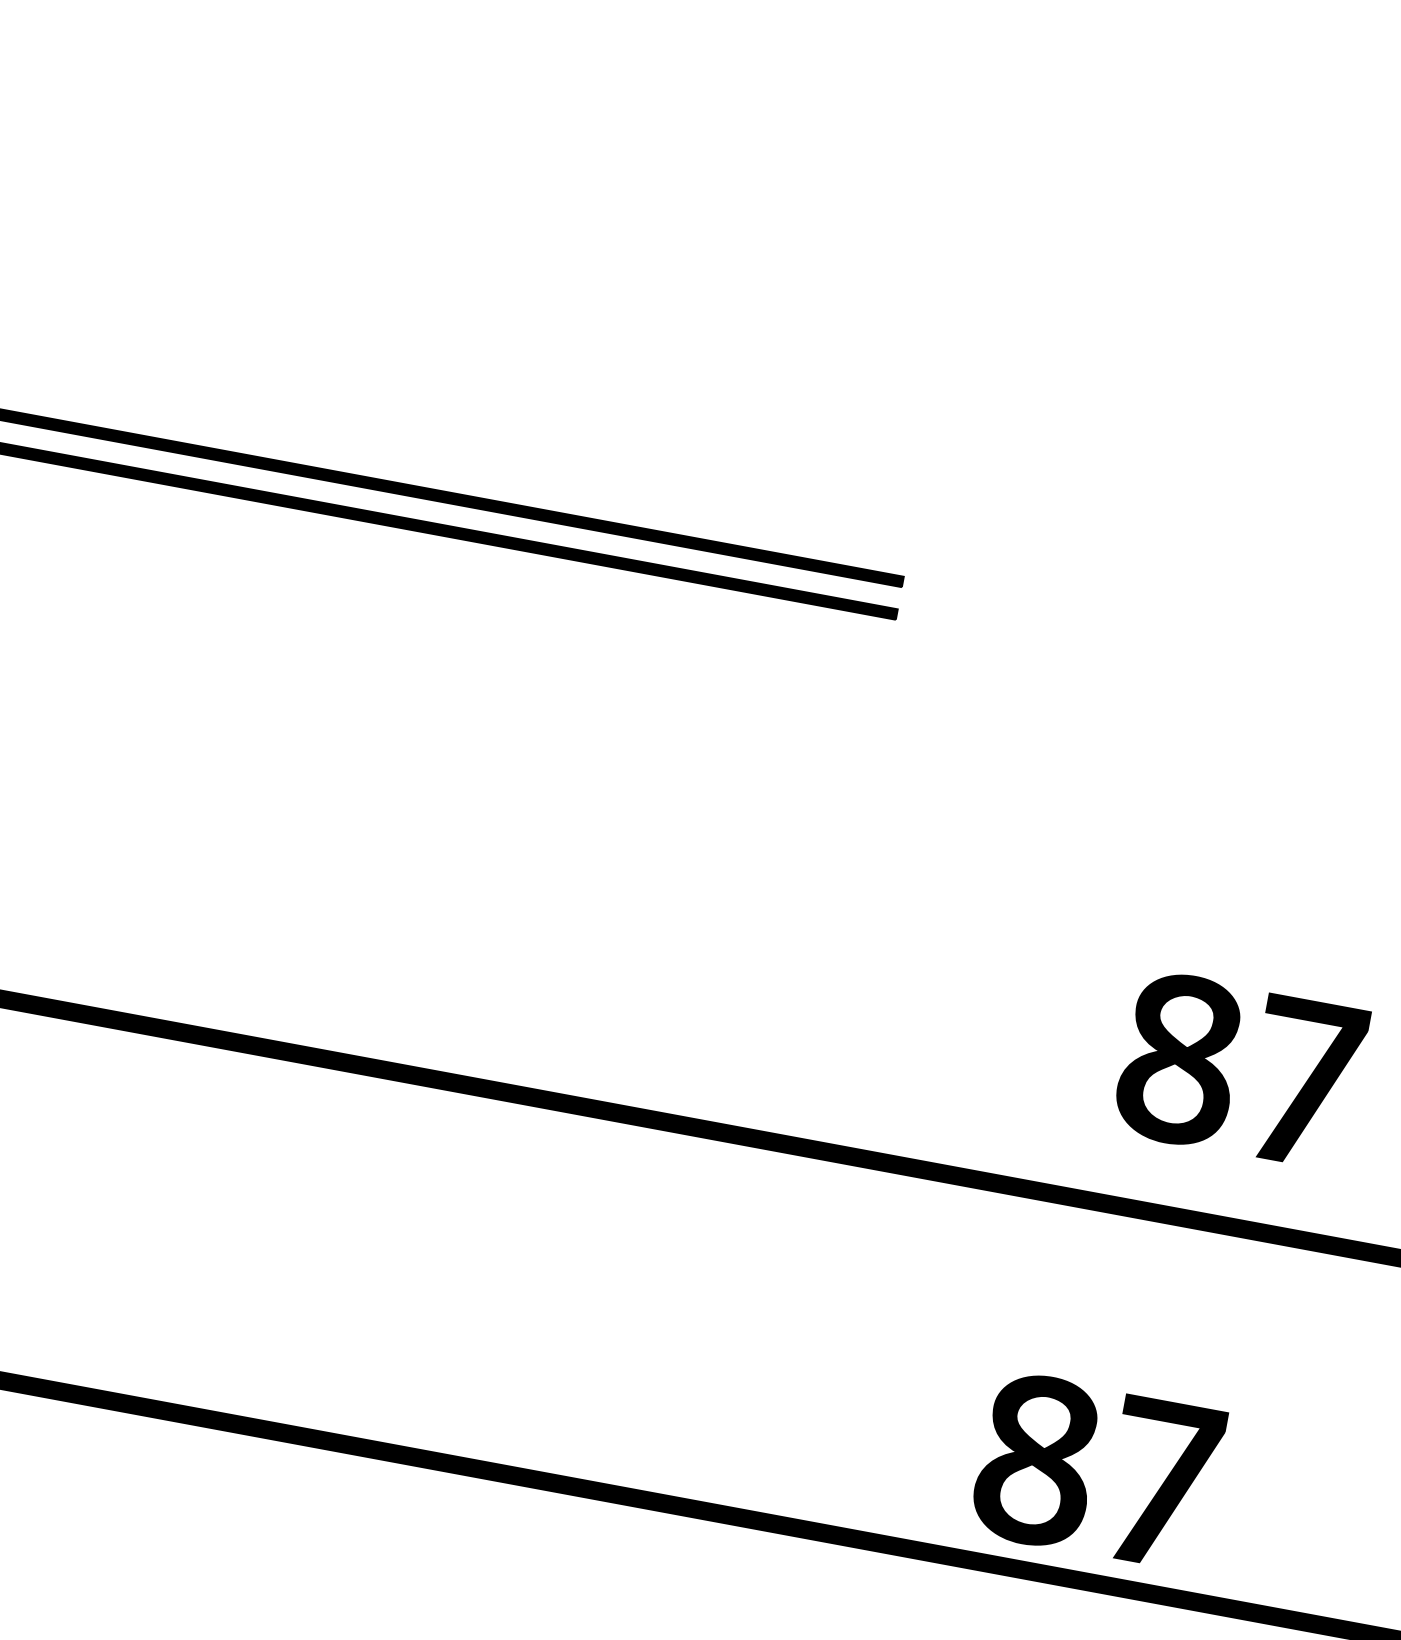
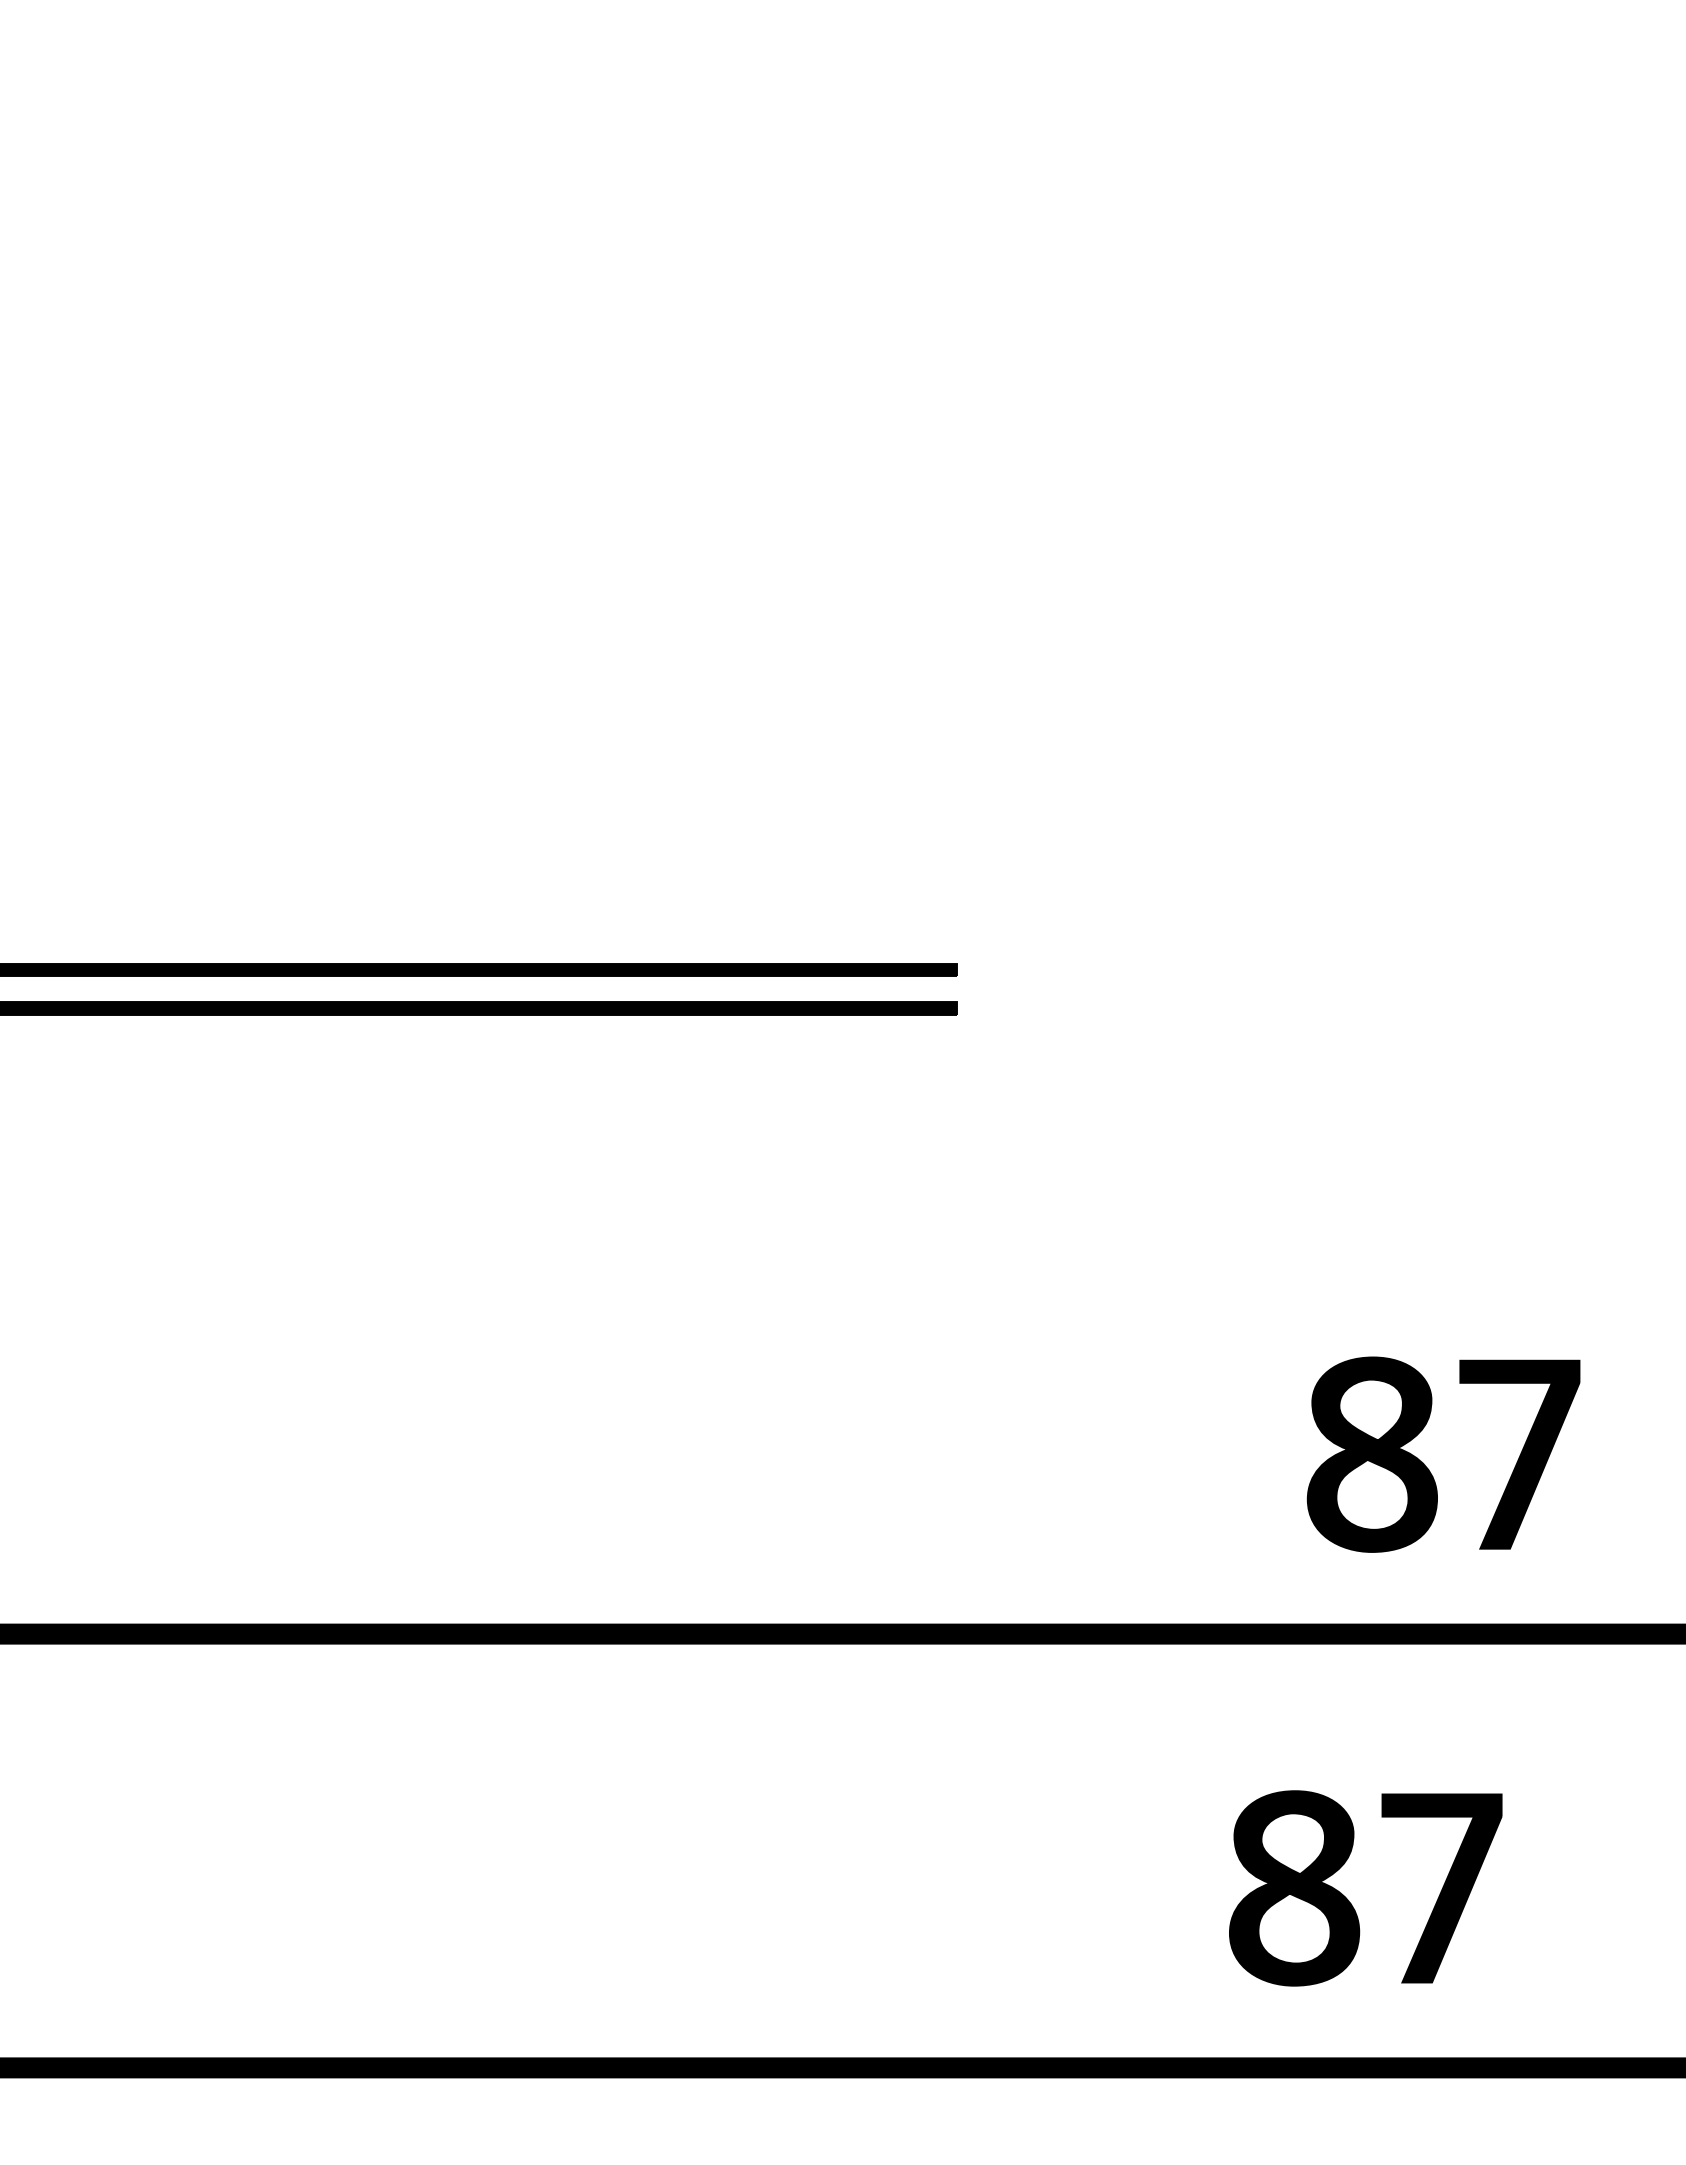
part: (1081, 1478) -> (1348, 1899), moved

